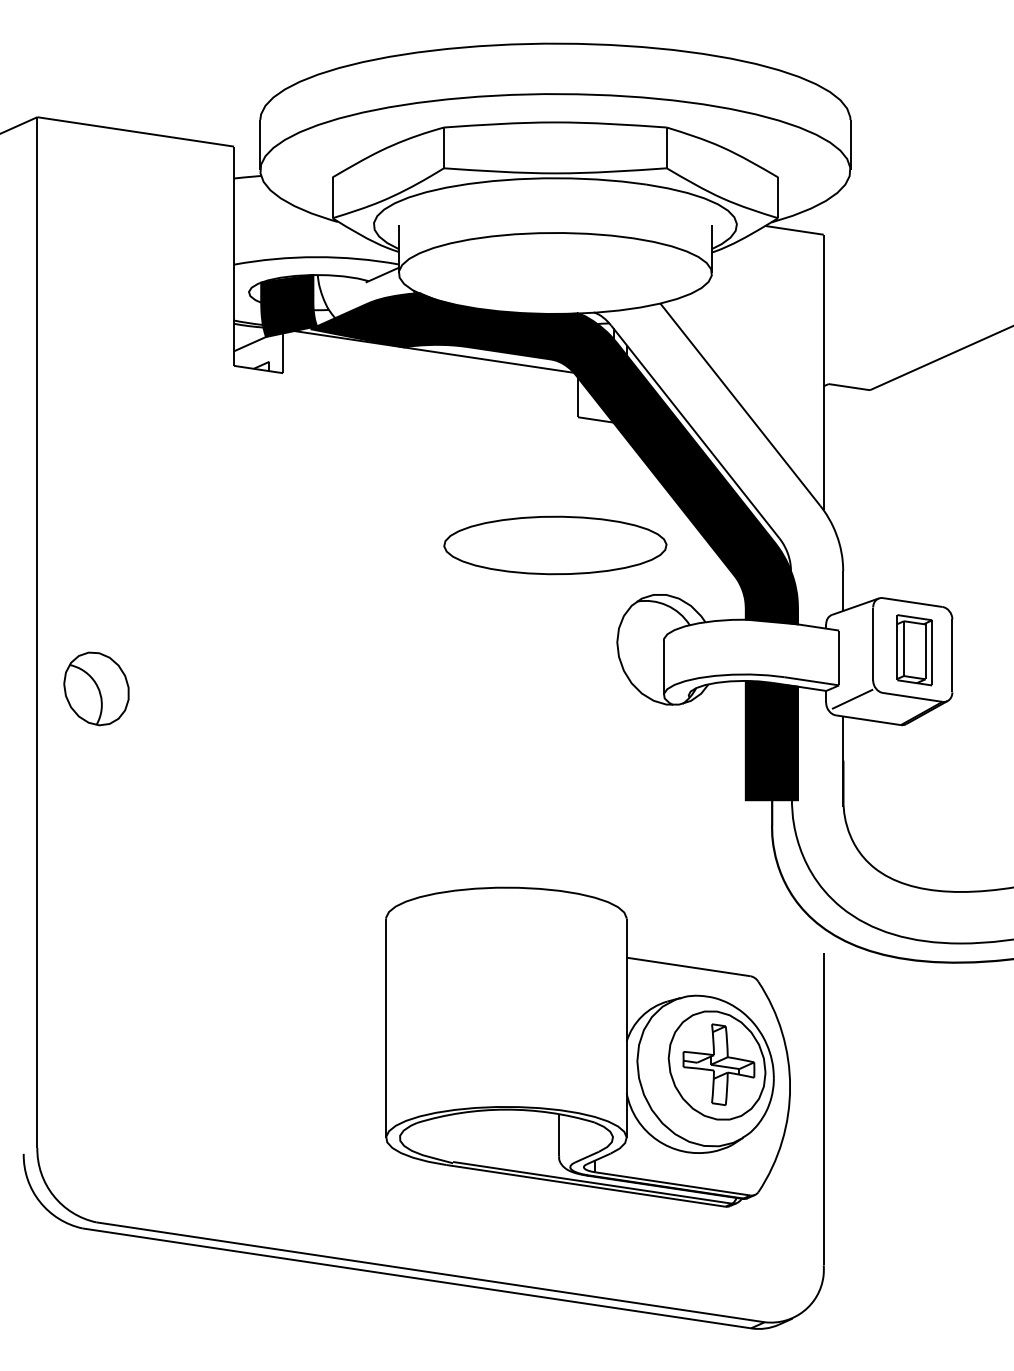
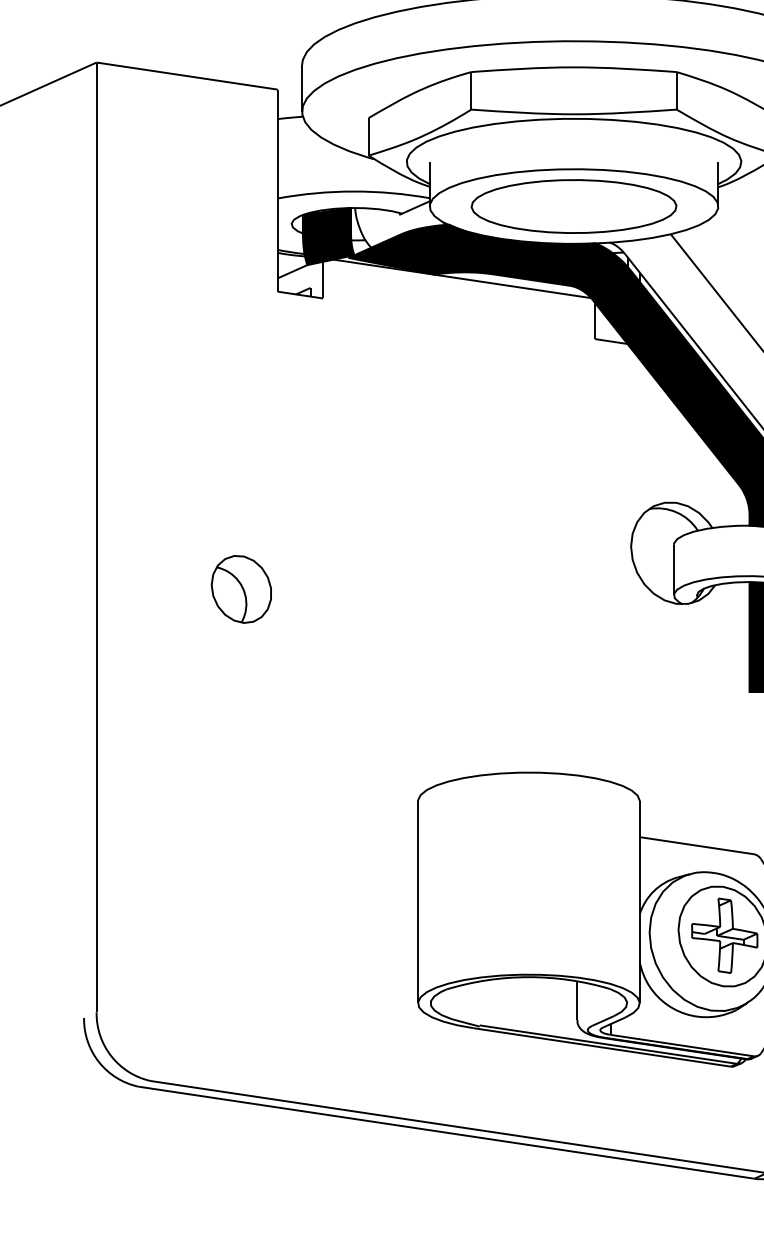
part: (555, 545) -> (574, 206), moved
part: (96, 688) -> (241, 589), moved

